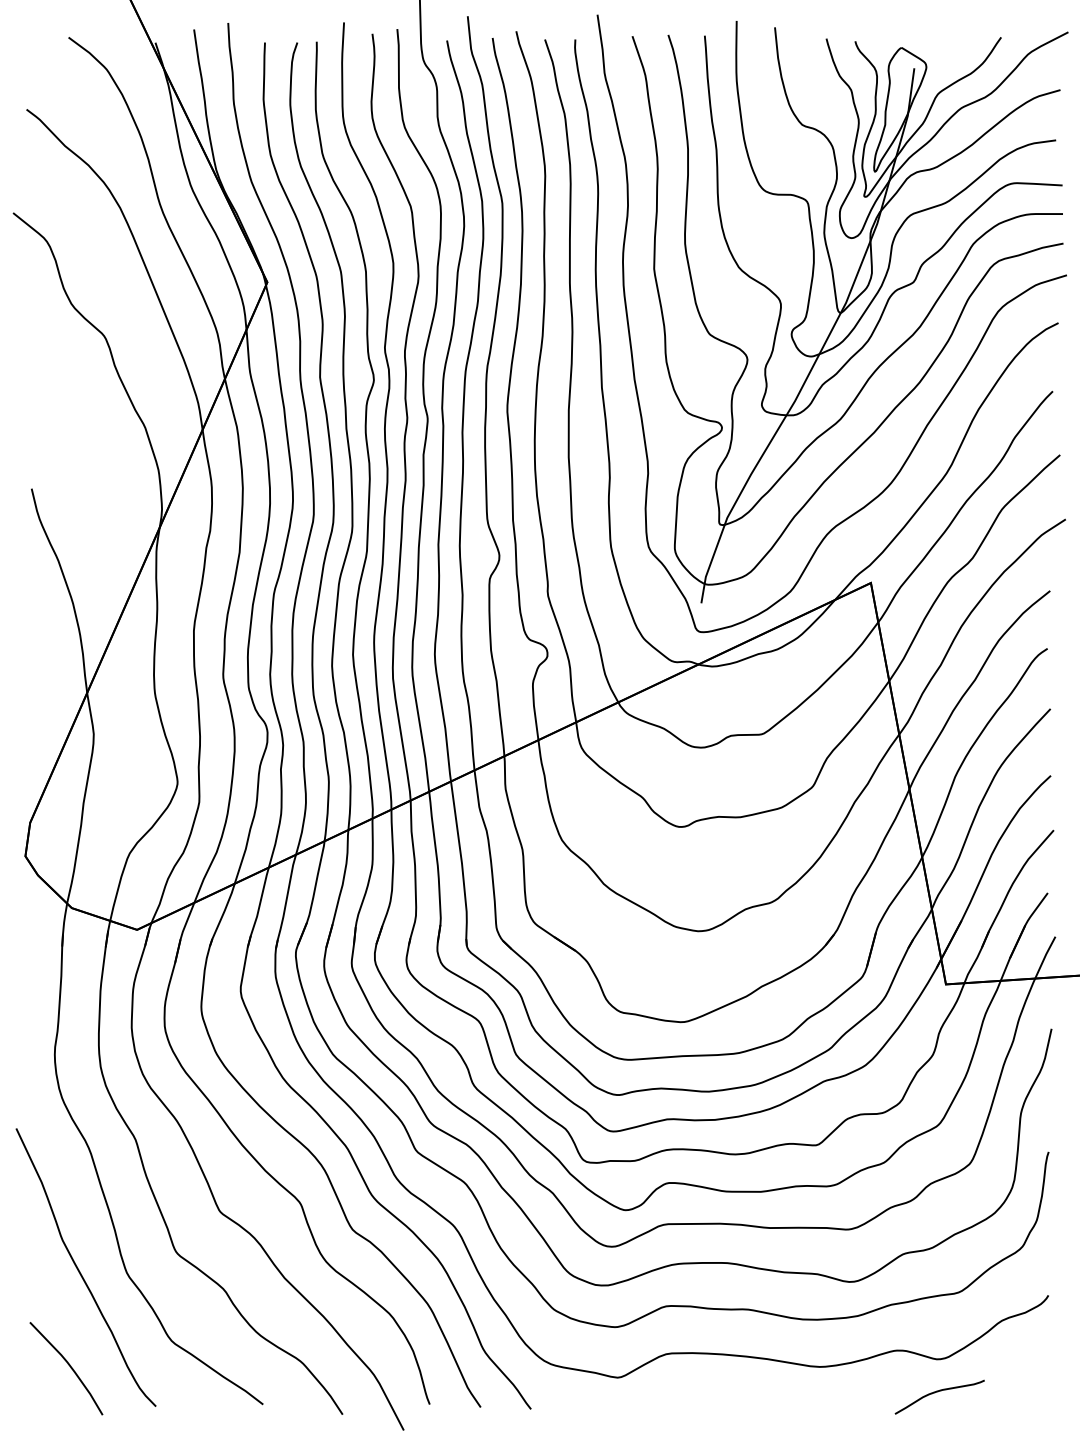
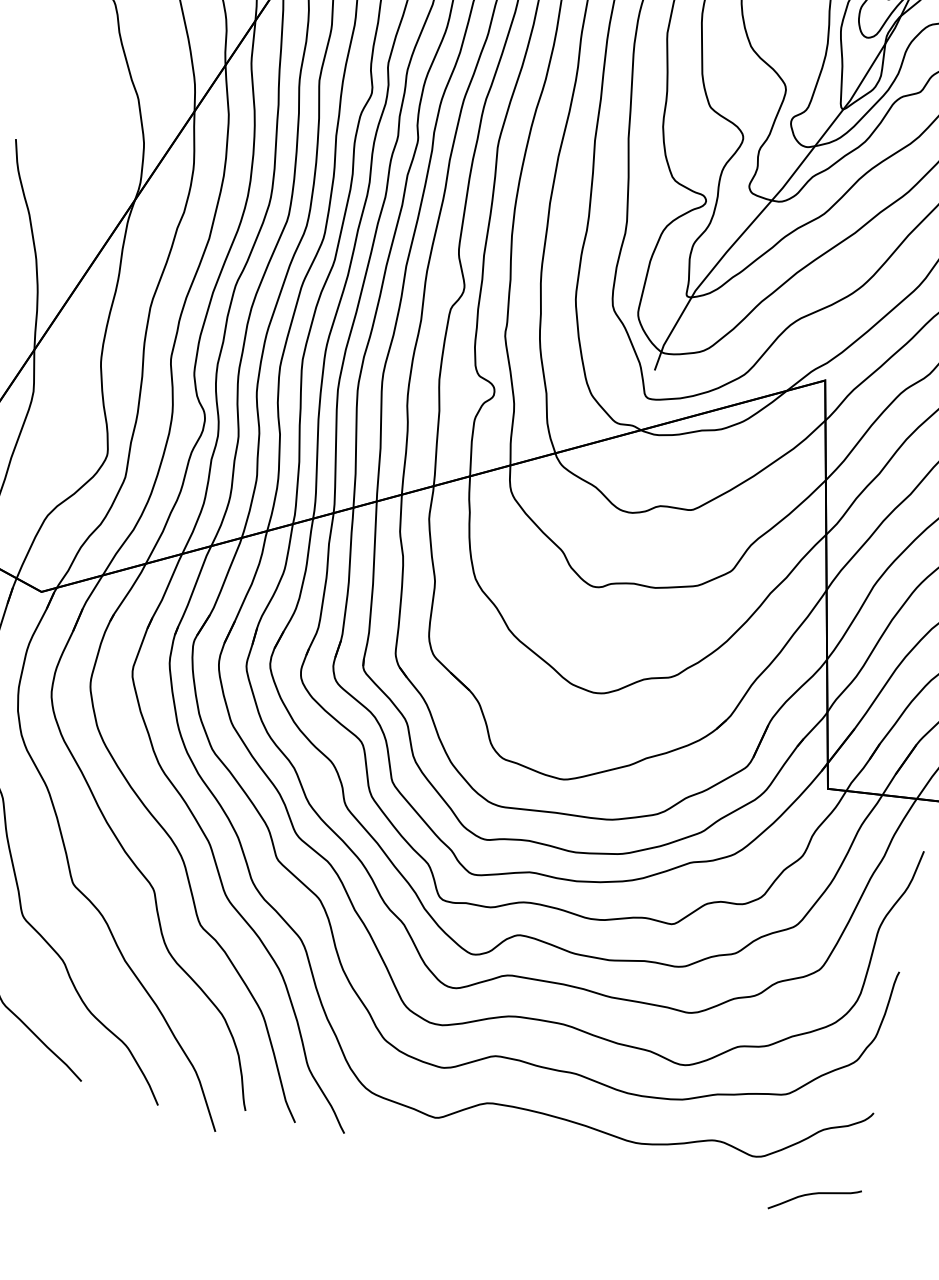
curve: (938, 1392) -> (814, 1194), moved

